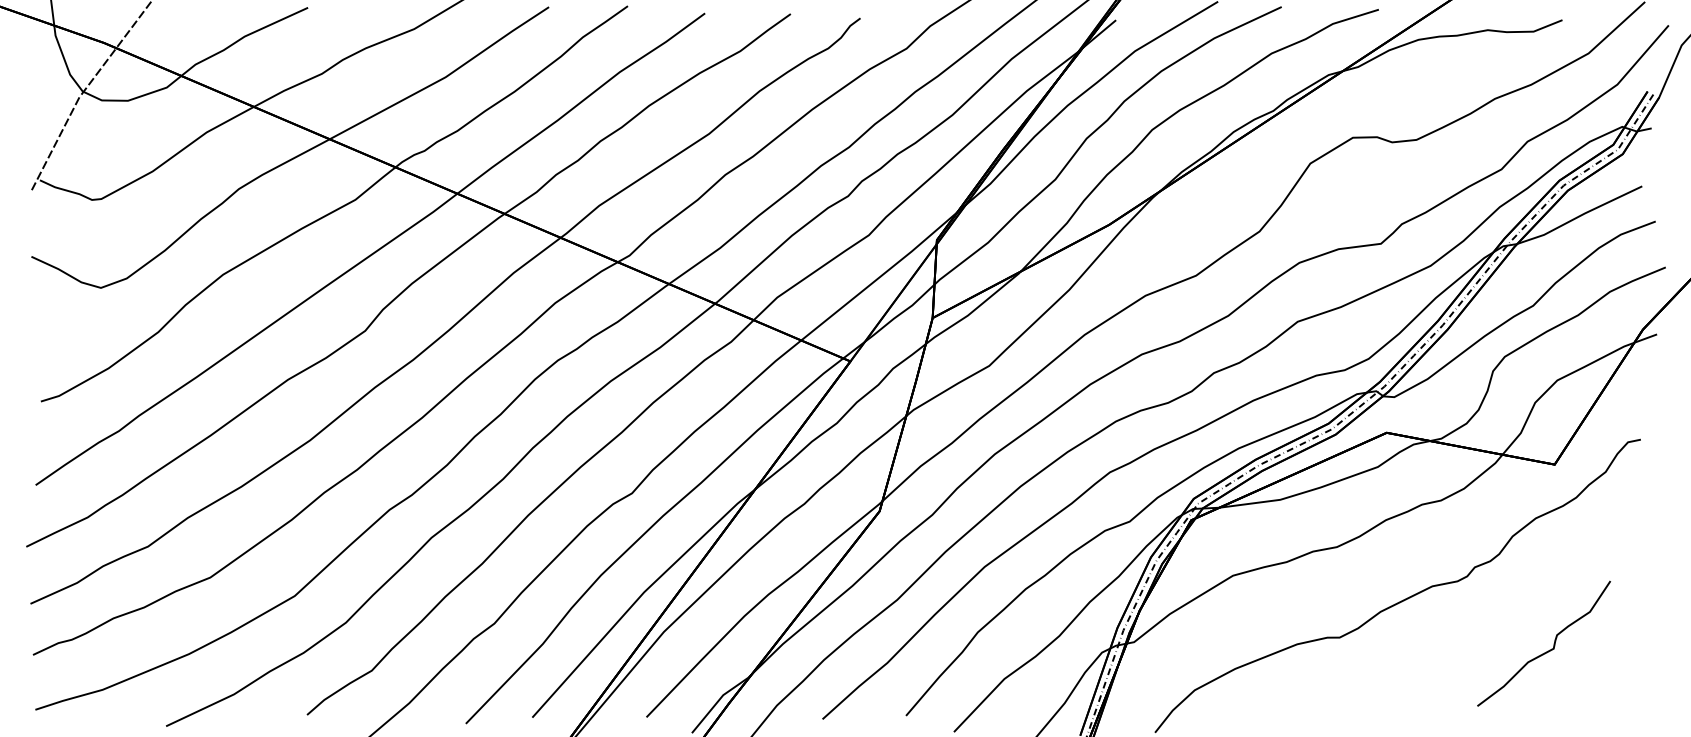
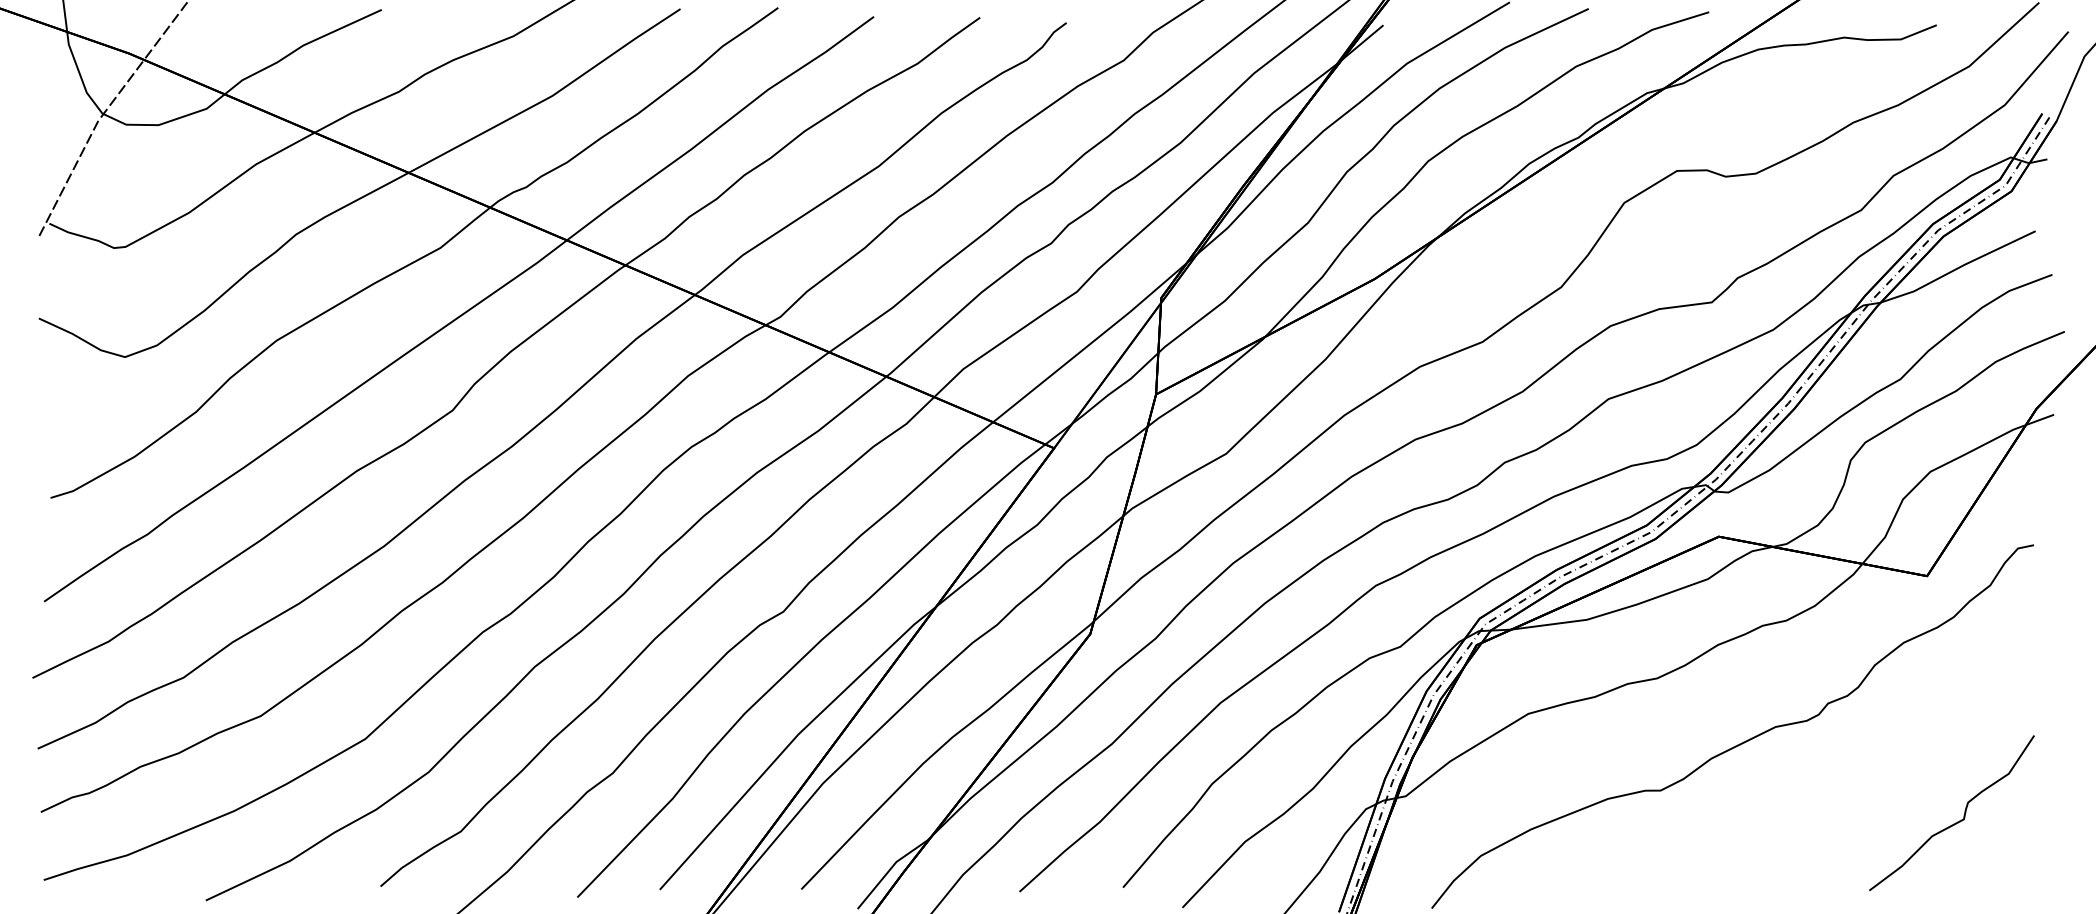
curve: (1546, 651) -> (1955, 822), moved

